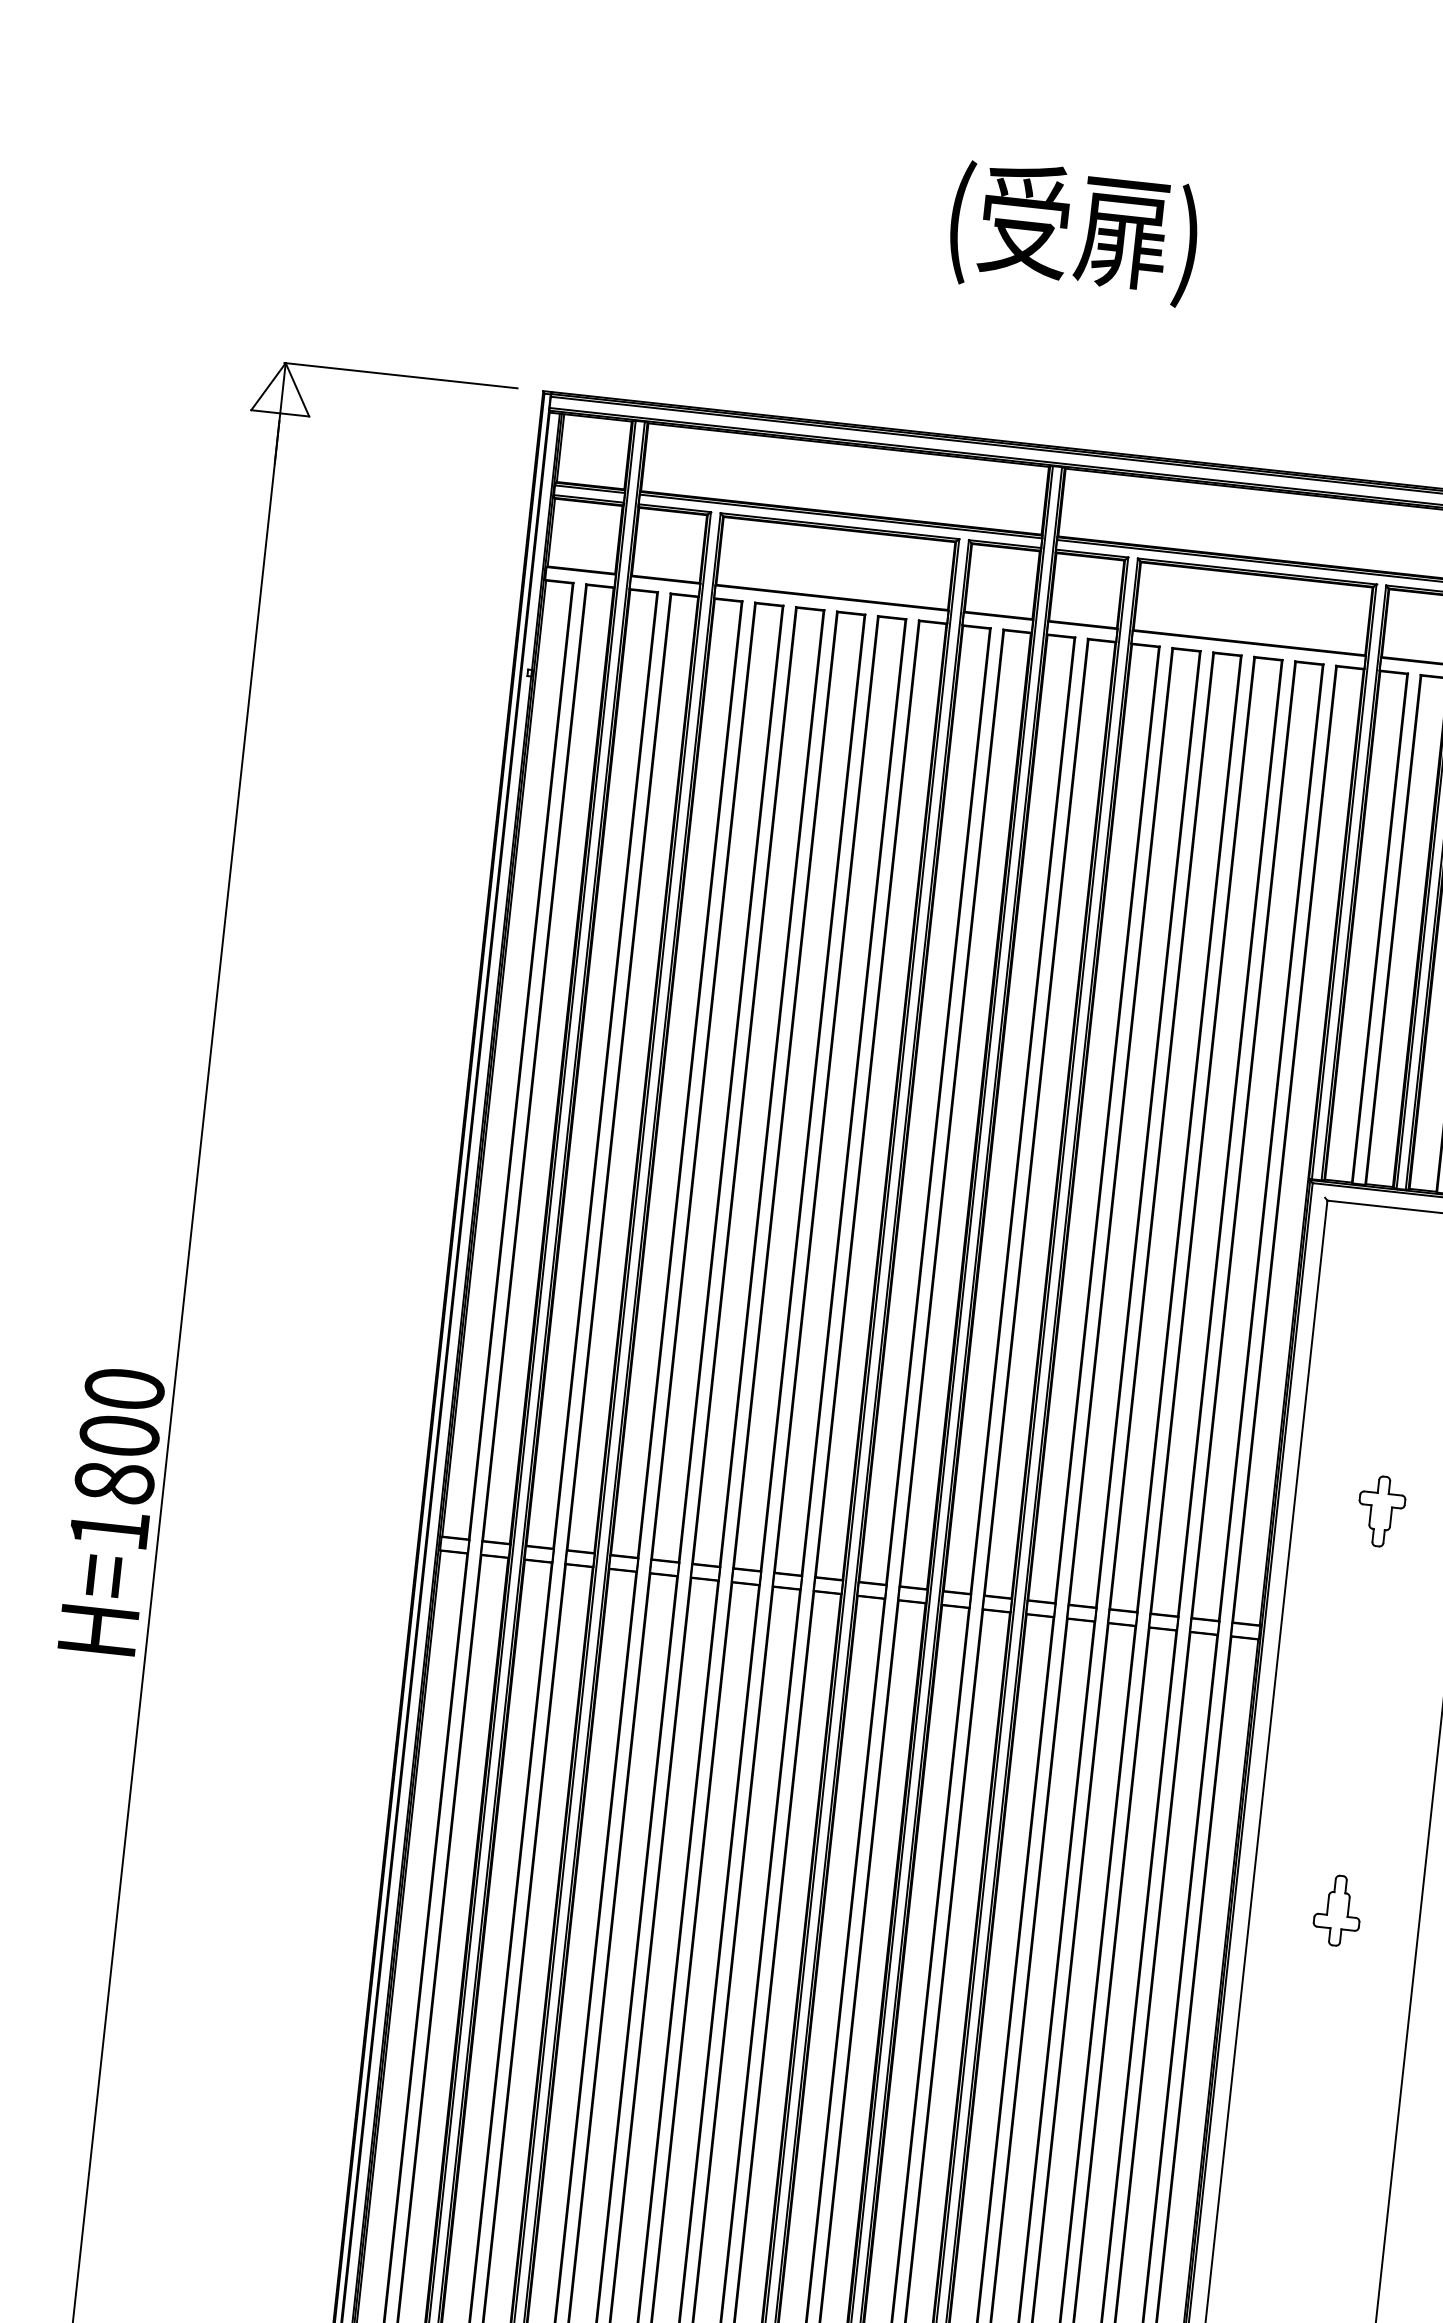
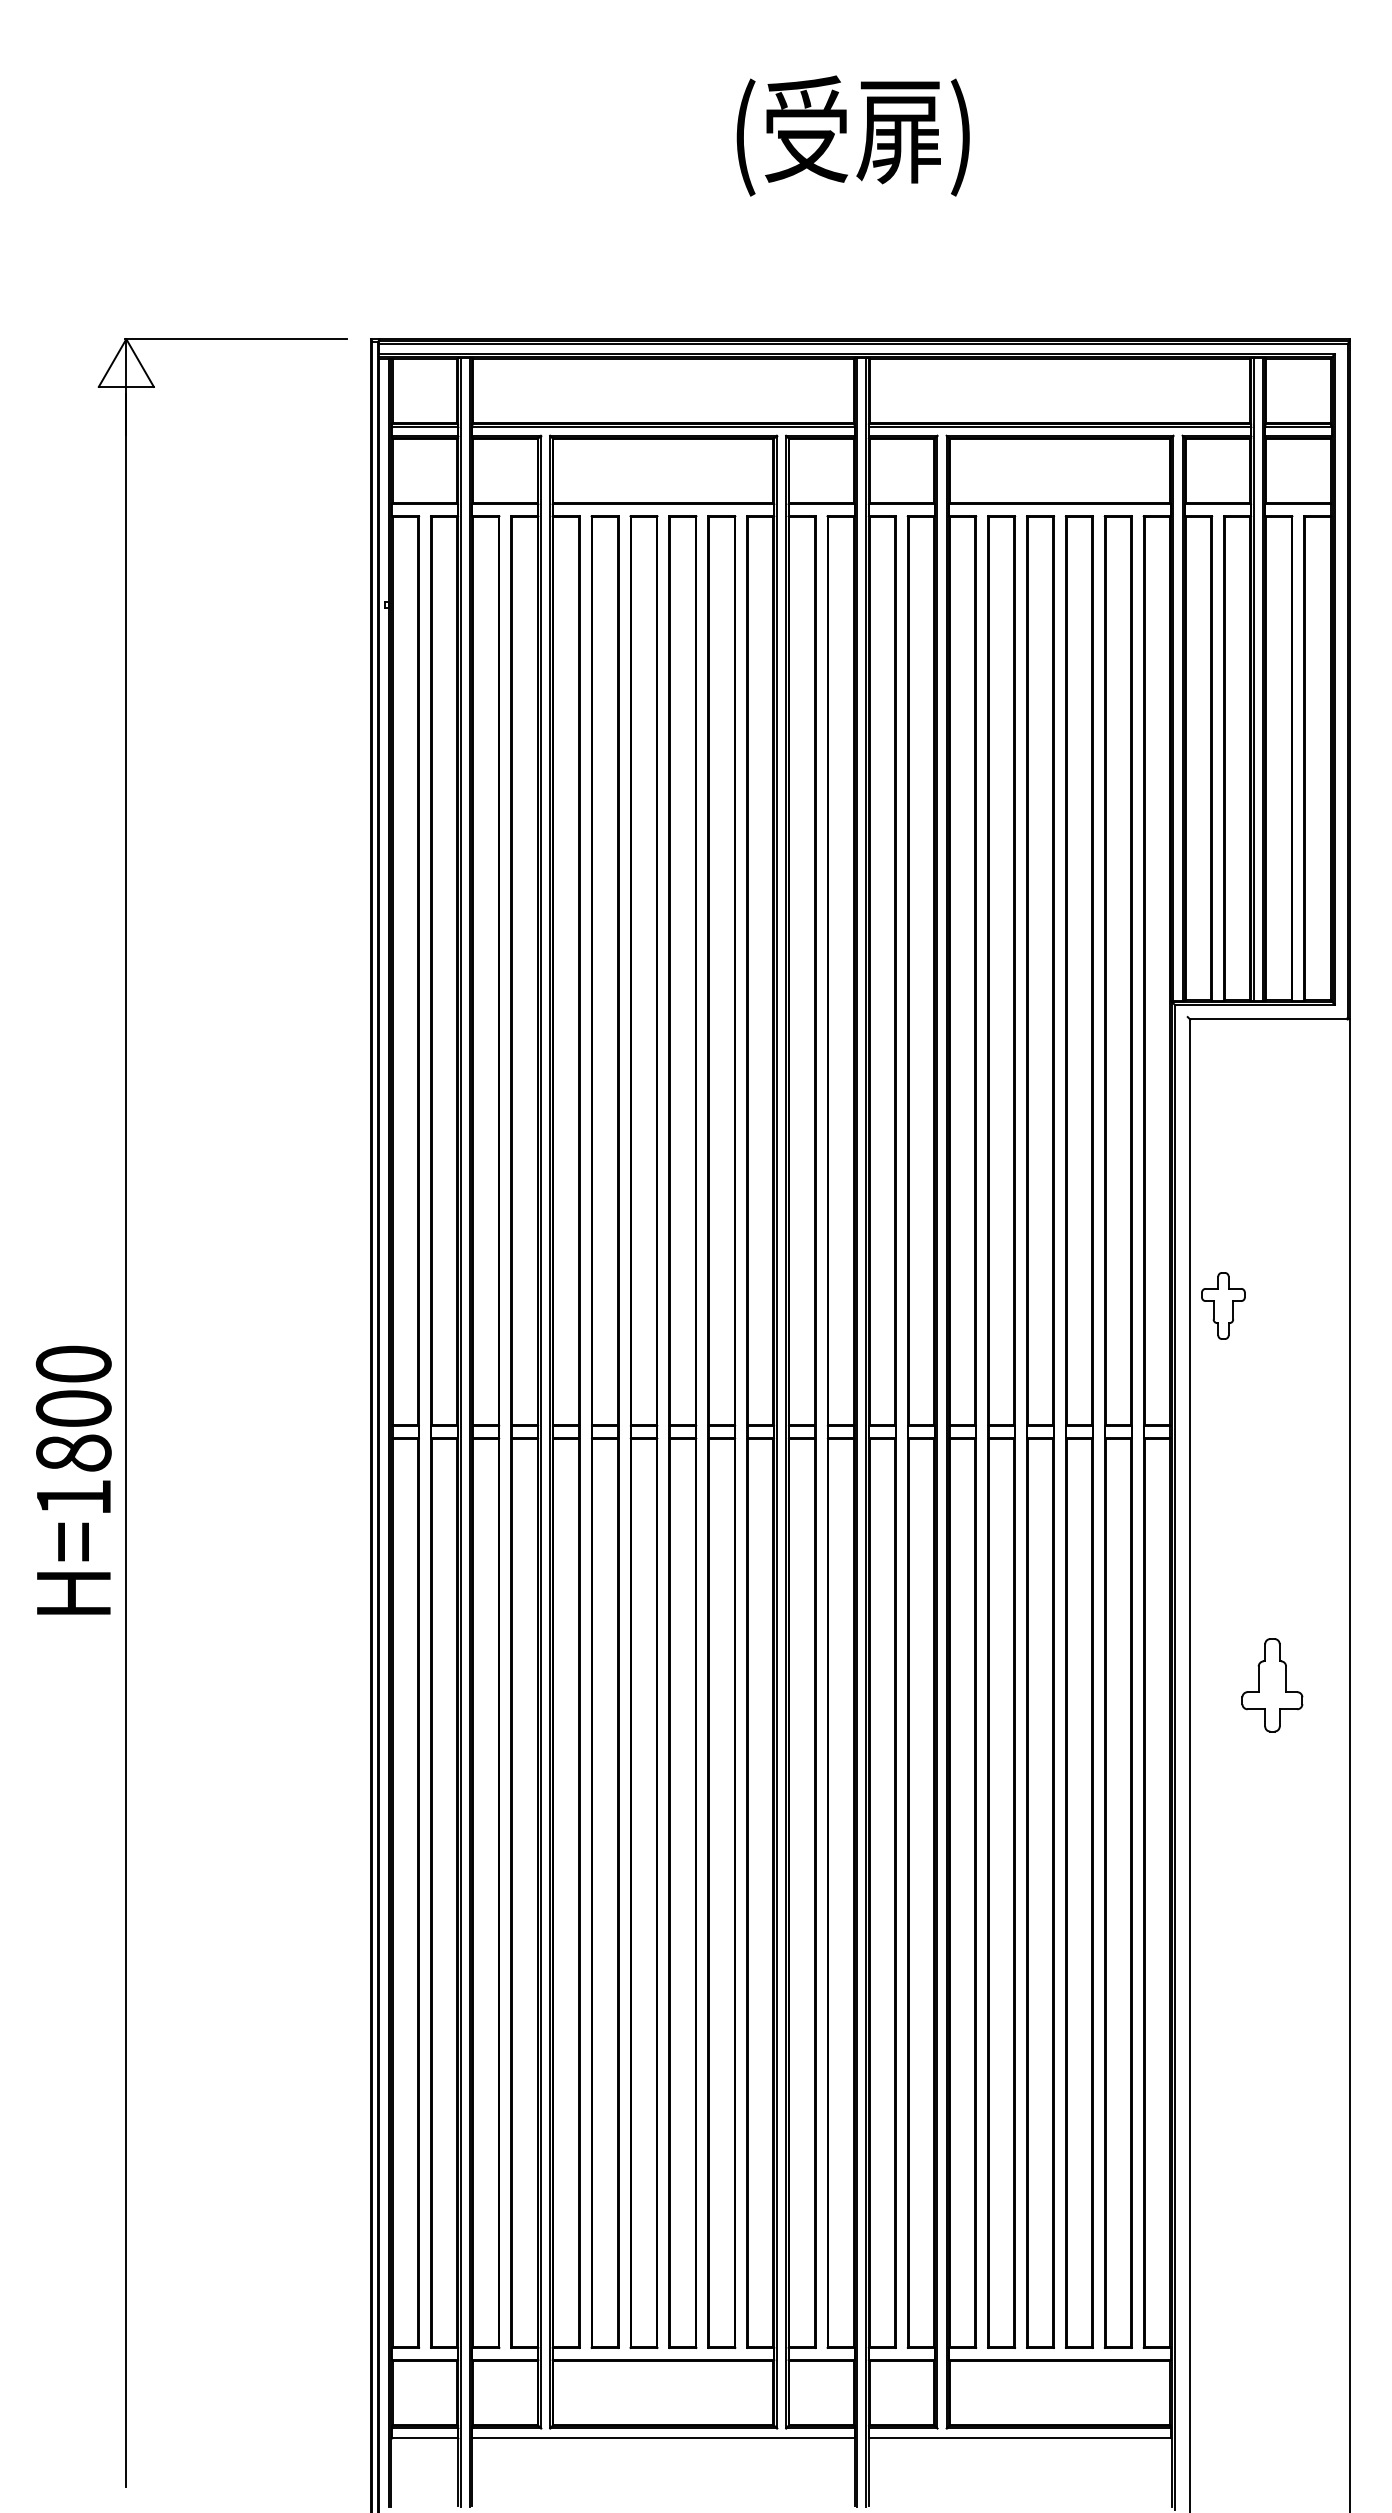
text: (111, 1510) -> (73, 1479), moved
part: (1381, 1511) -> (1223, 1305), moved
part: (1337, 1910) -> (1272, 1685), size x1.4

